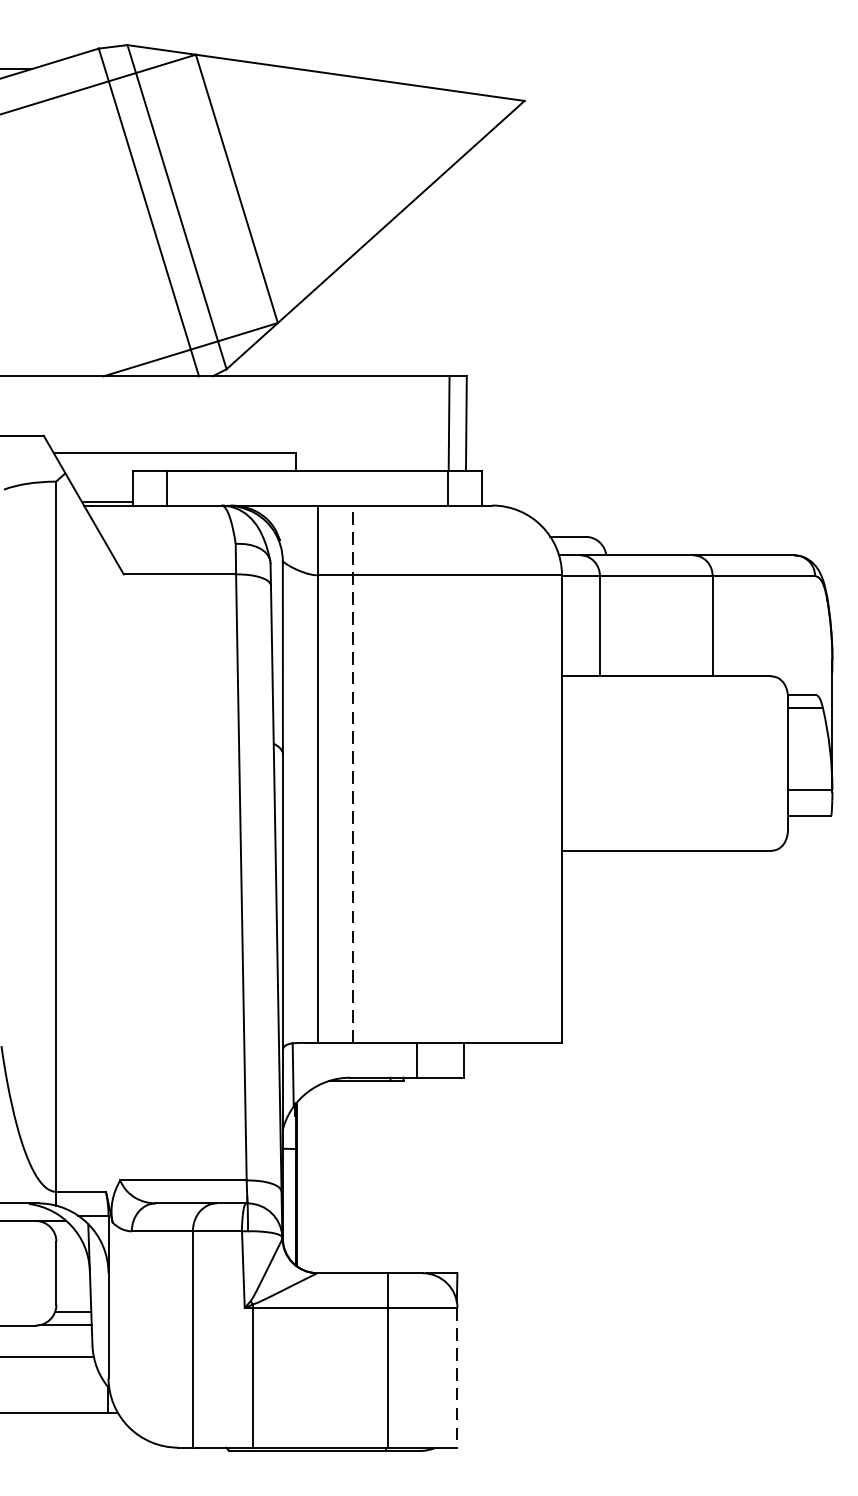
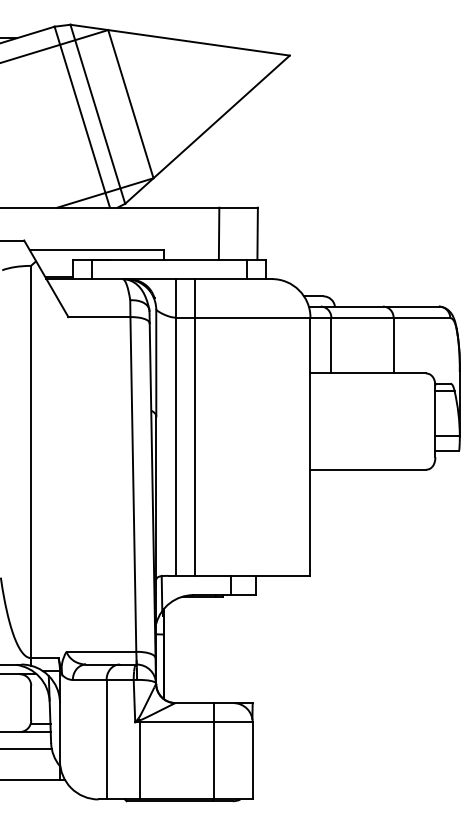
line: (448, 423) -> (218, 233), moved
line: (352, 772) -> (194, 426), dashed -> solid
line: (457, 1377) -> (252, 760), dashed -> solid

